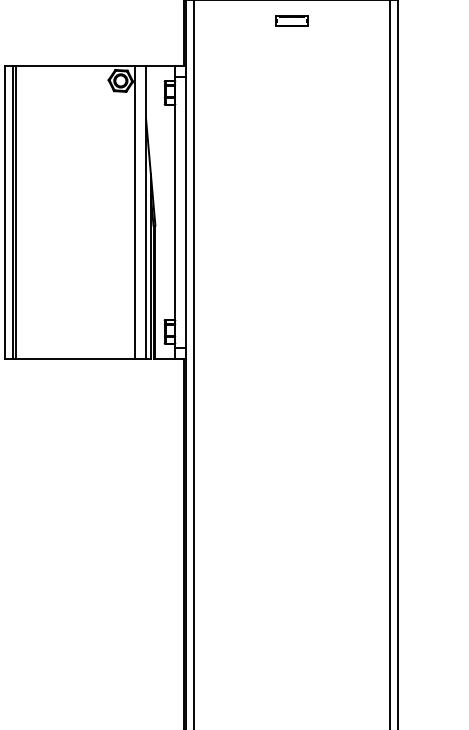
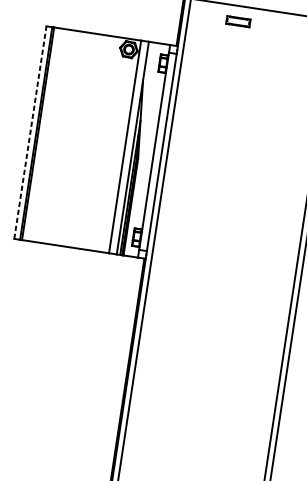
part: (291, 20) -> (237, 21), moved
line: (5, 211) -> (30, 131), solid -> dashed

